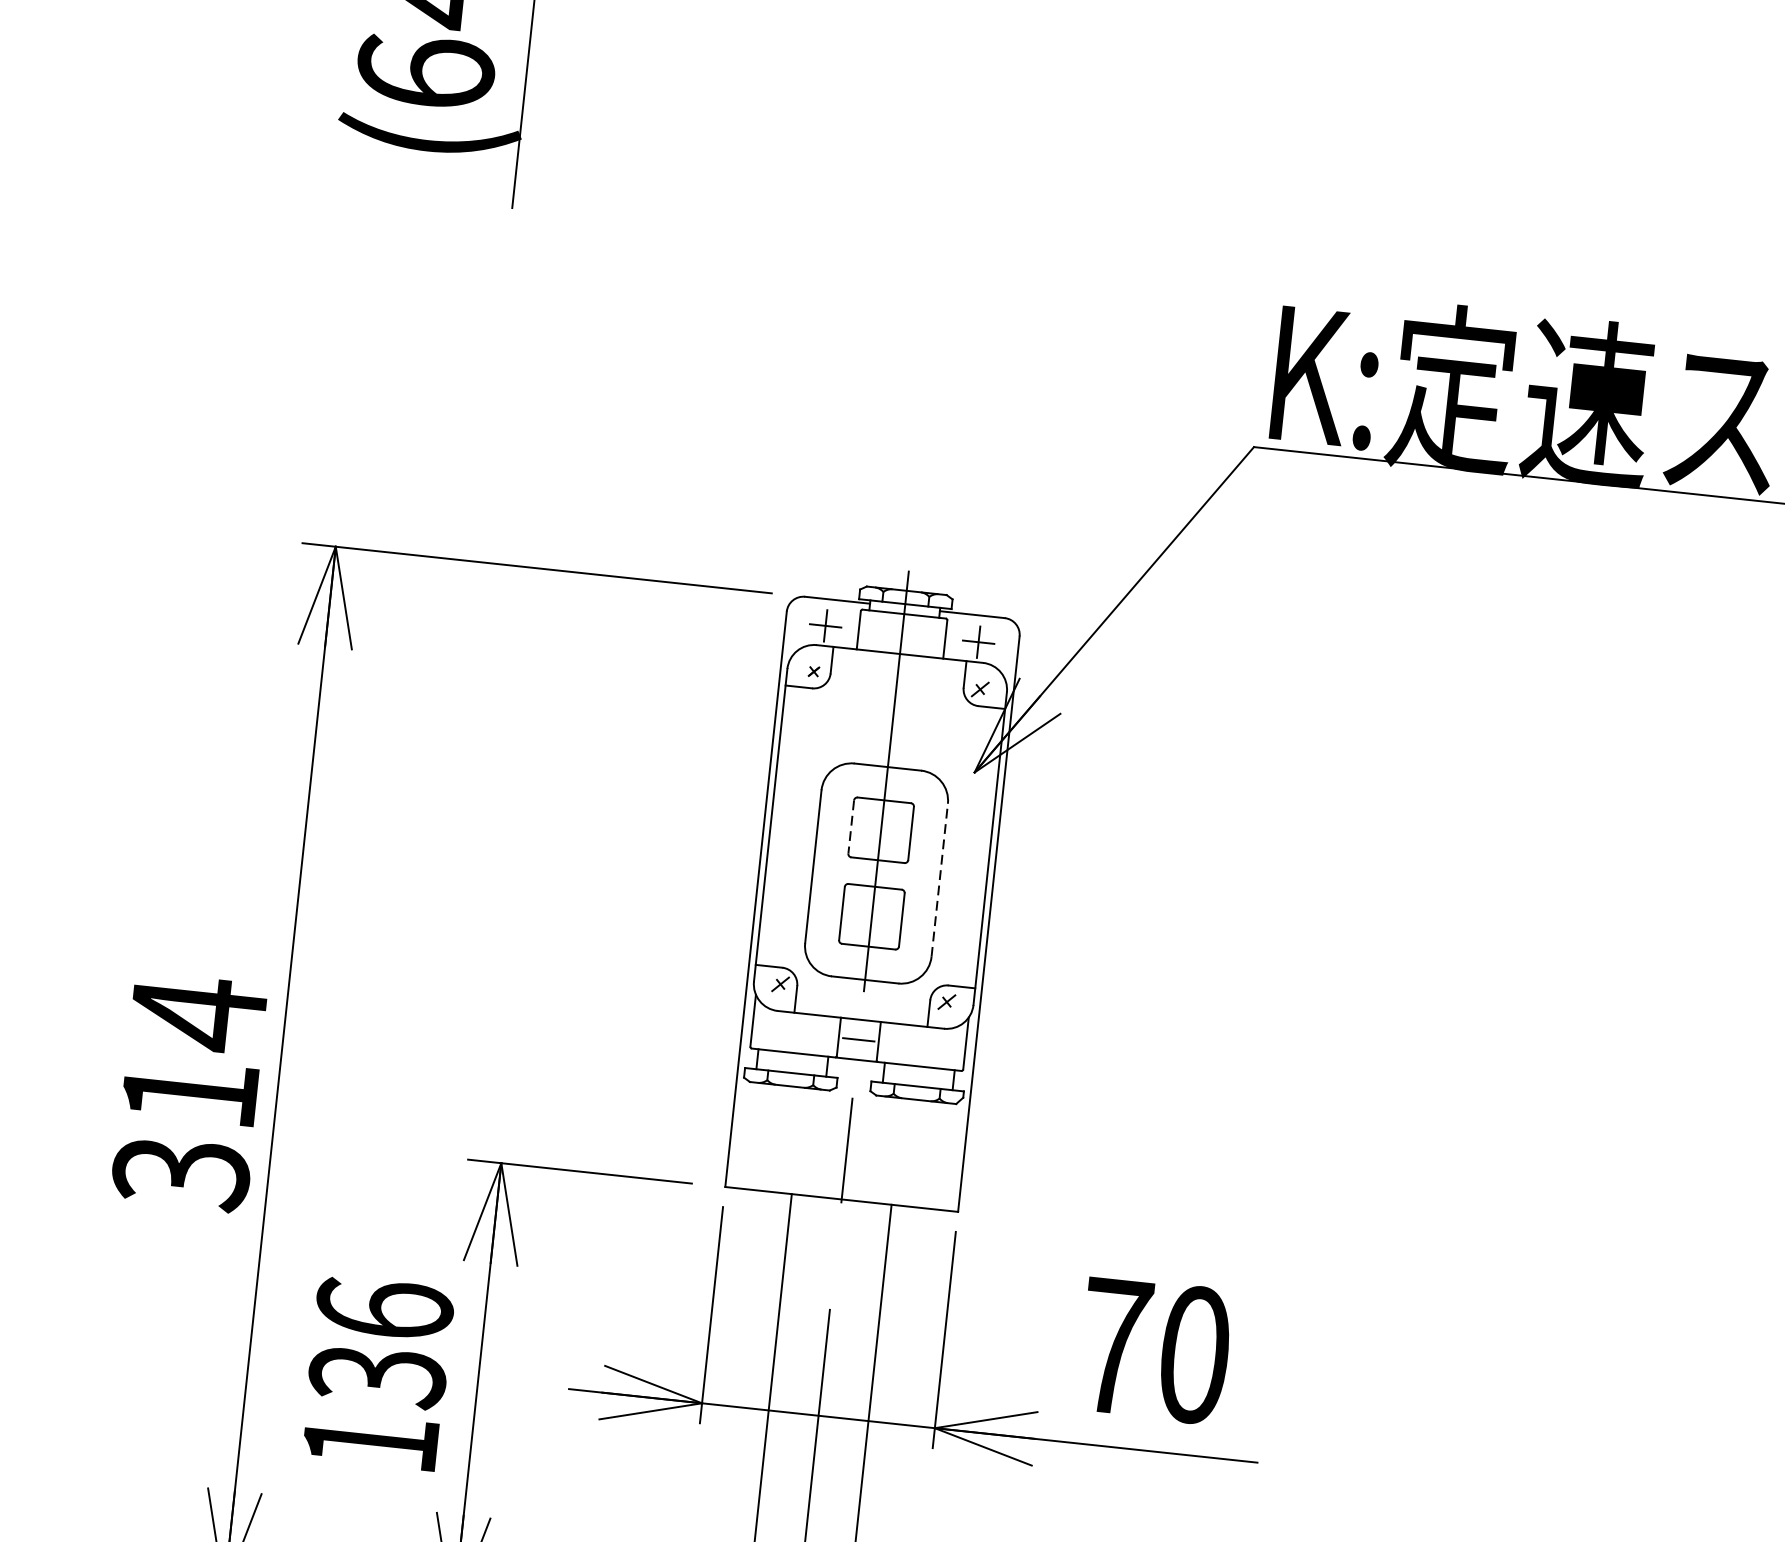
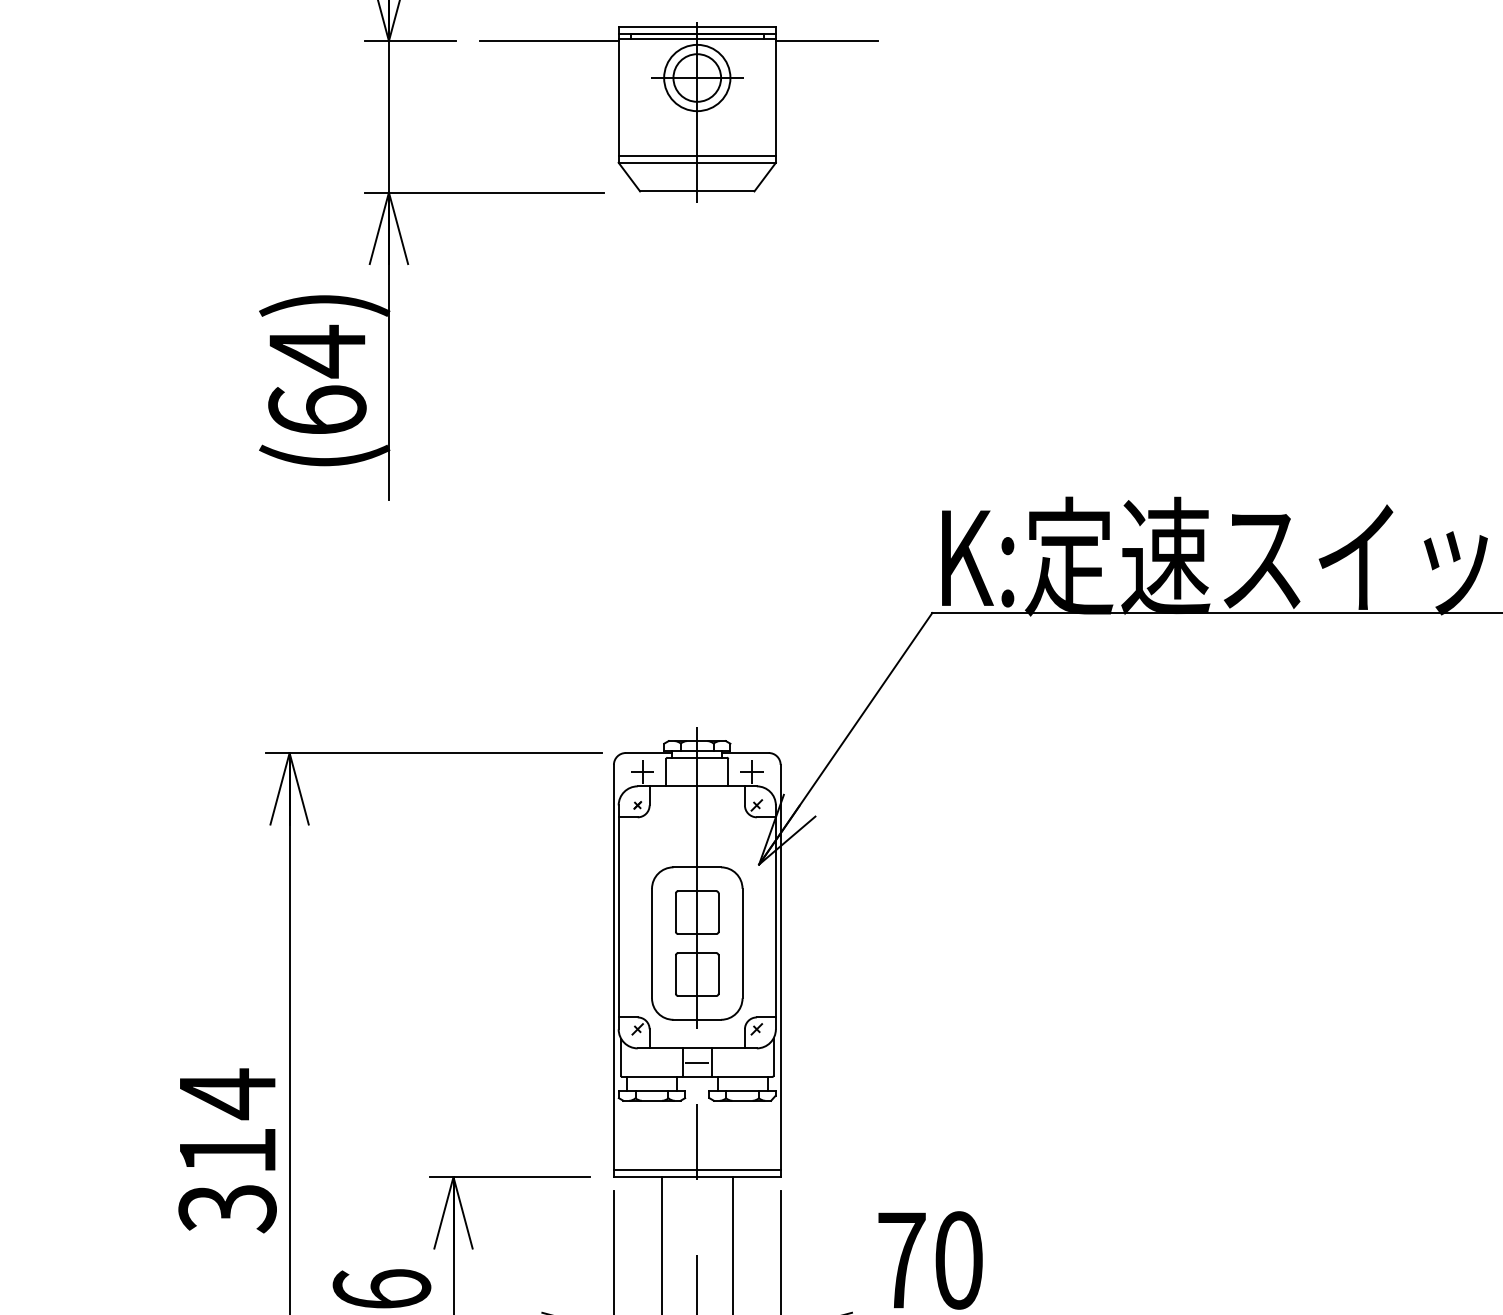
line: (850, 828) -> (675, 913), dashed -> solid
line: (939, 880) -> (742, 943), dashed -> solid
line: (841, 1188) -> (696, 1169), added

